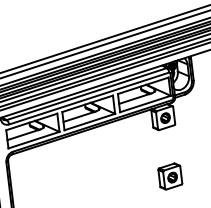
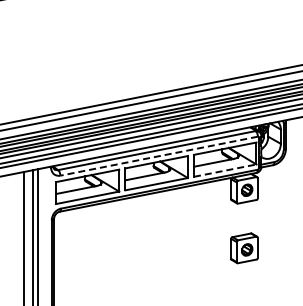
line: (89, 98) -> (159, 156), solid -> dashed
line: (145, 103) -> (225, 170), solid -> dashed
part: (170, 176) -> (244, 248), moved

